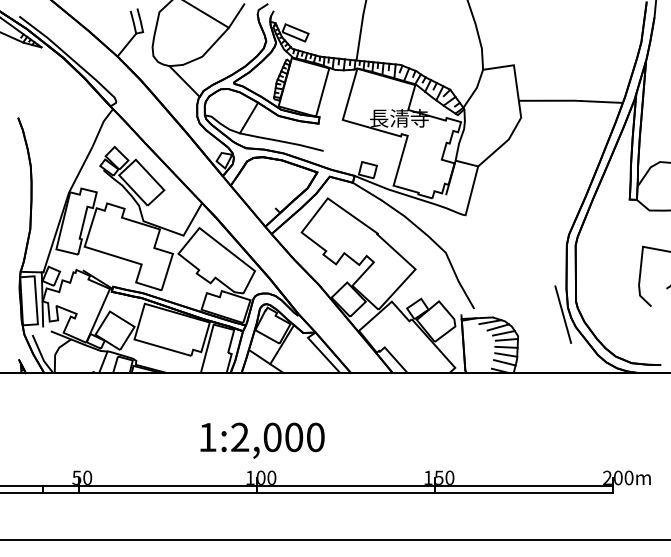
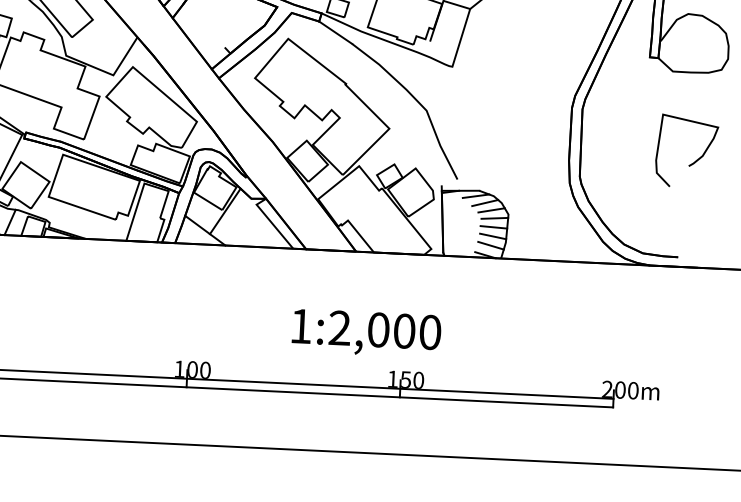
line: (563, 314) -> (564, 191), removed
text: (262, 440) -> (366, 333), moved

